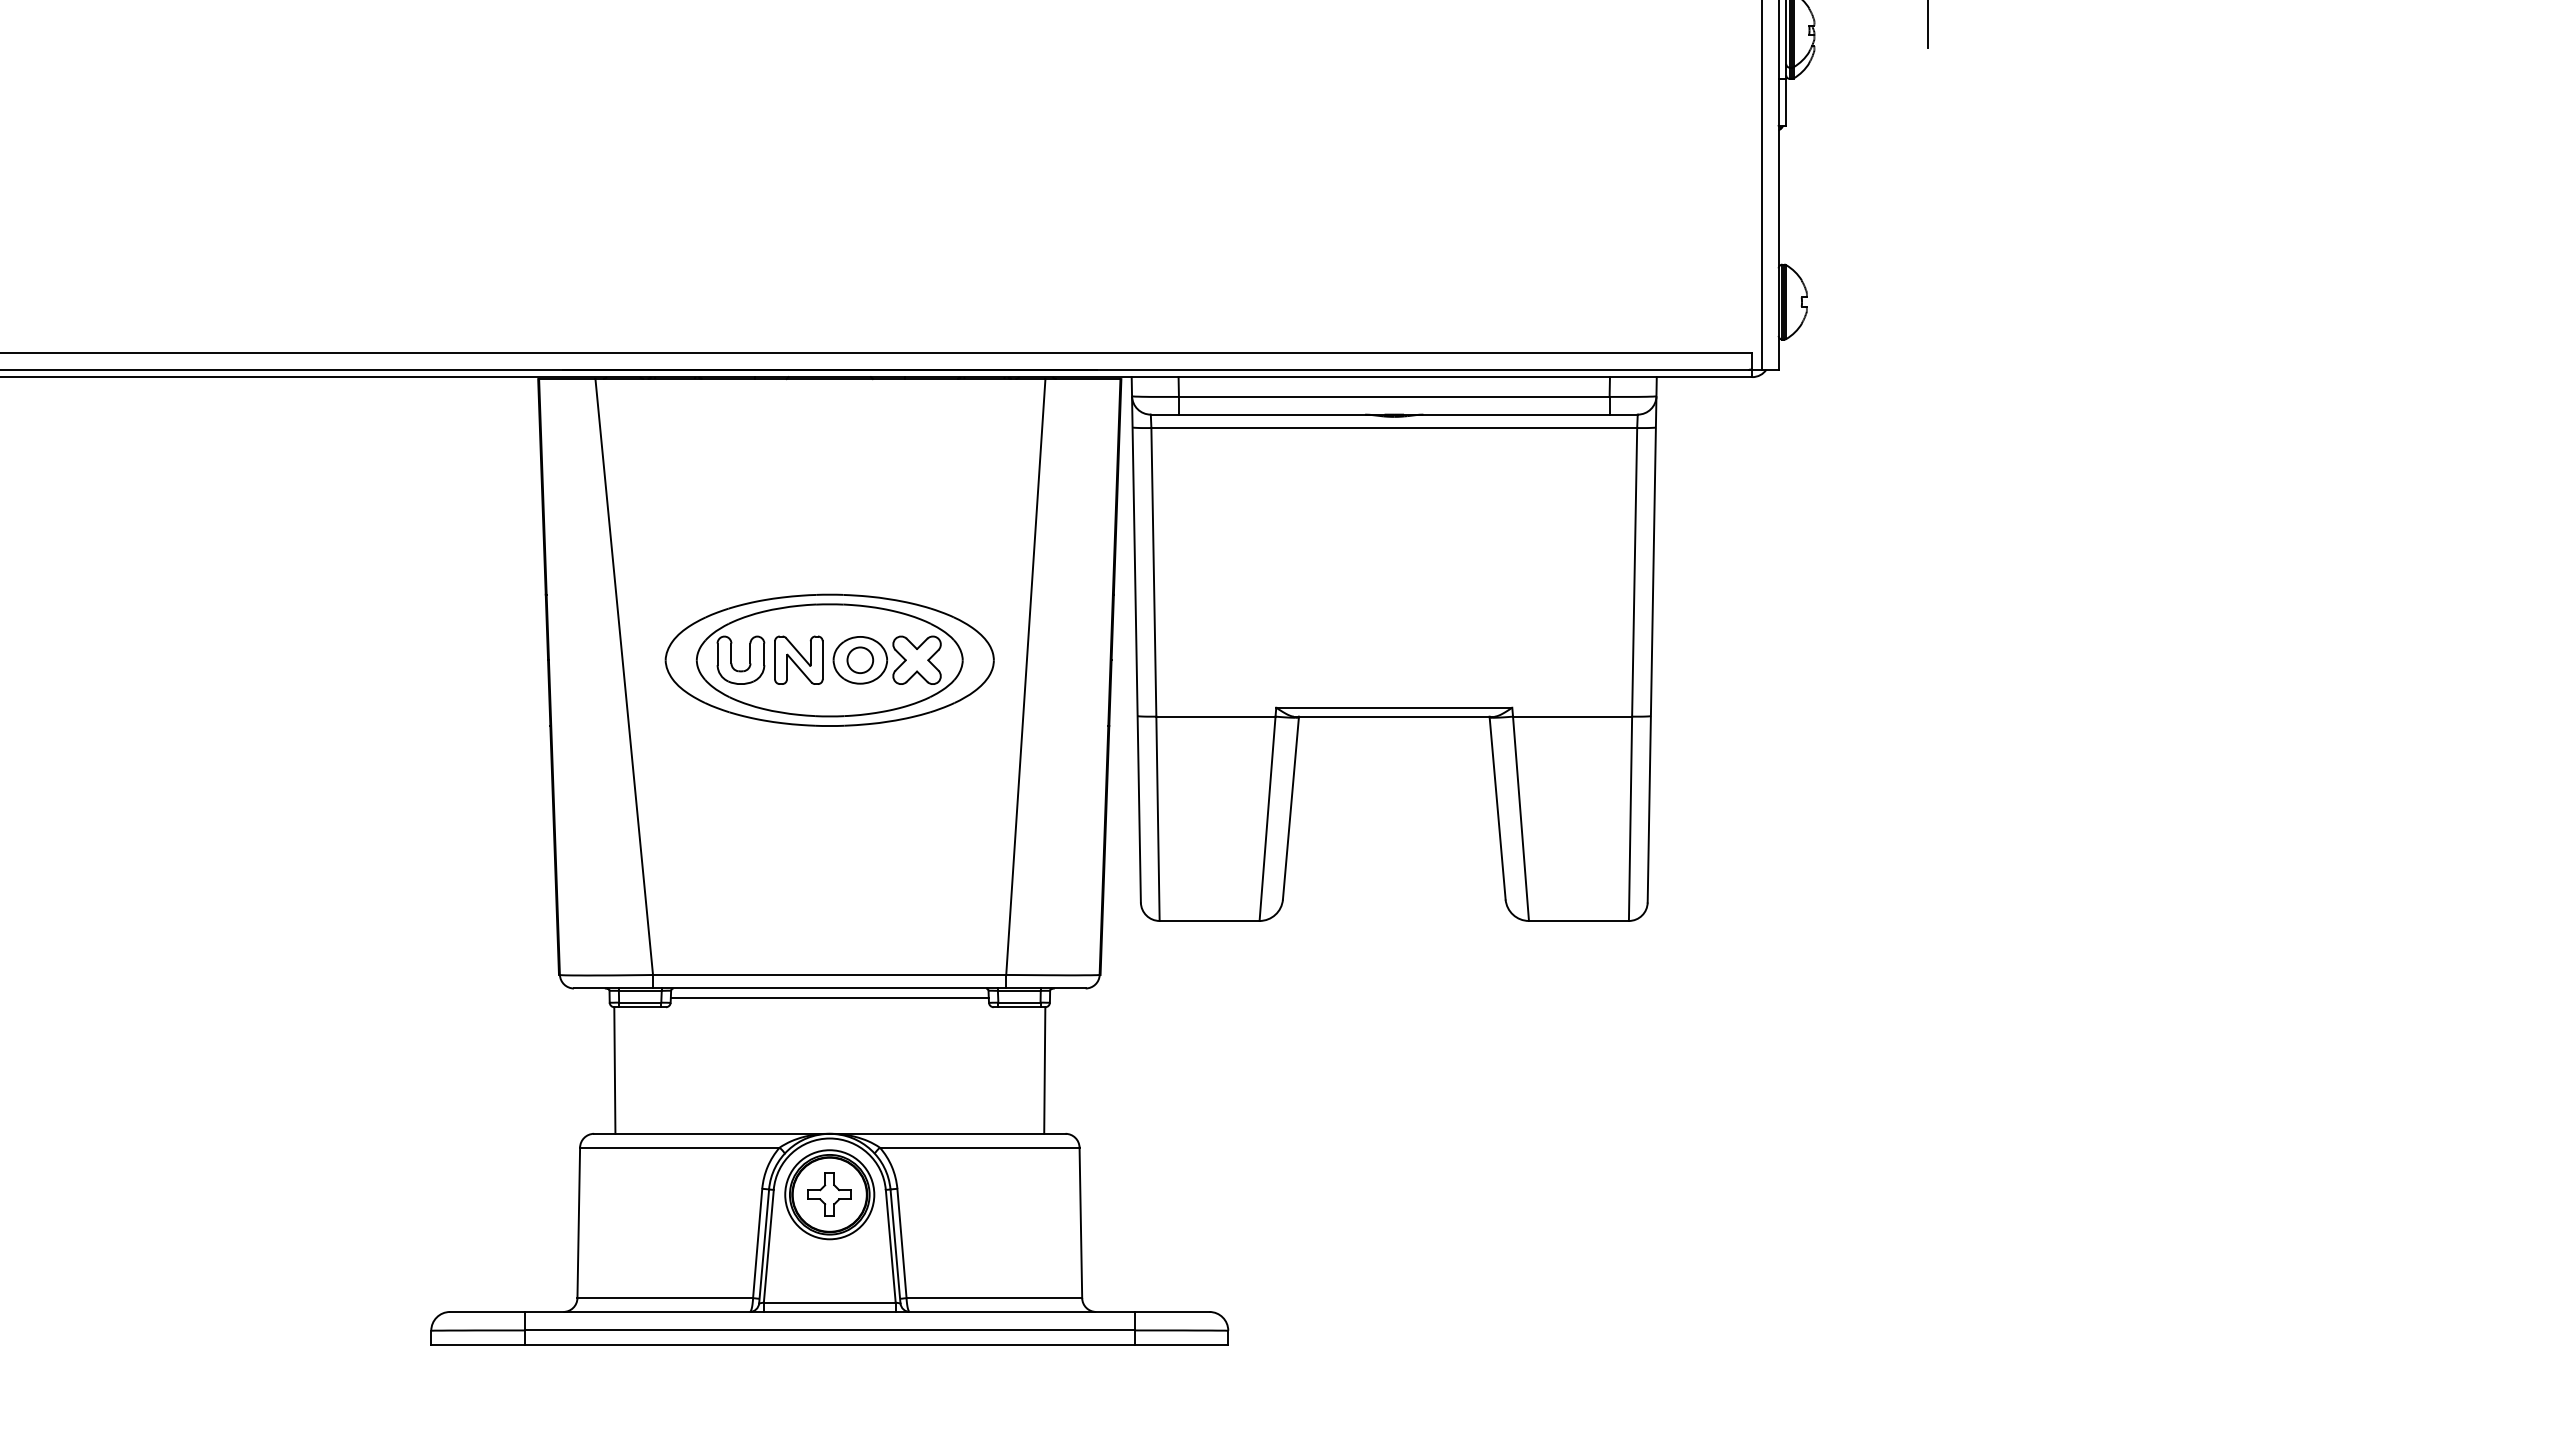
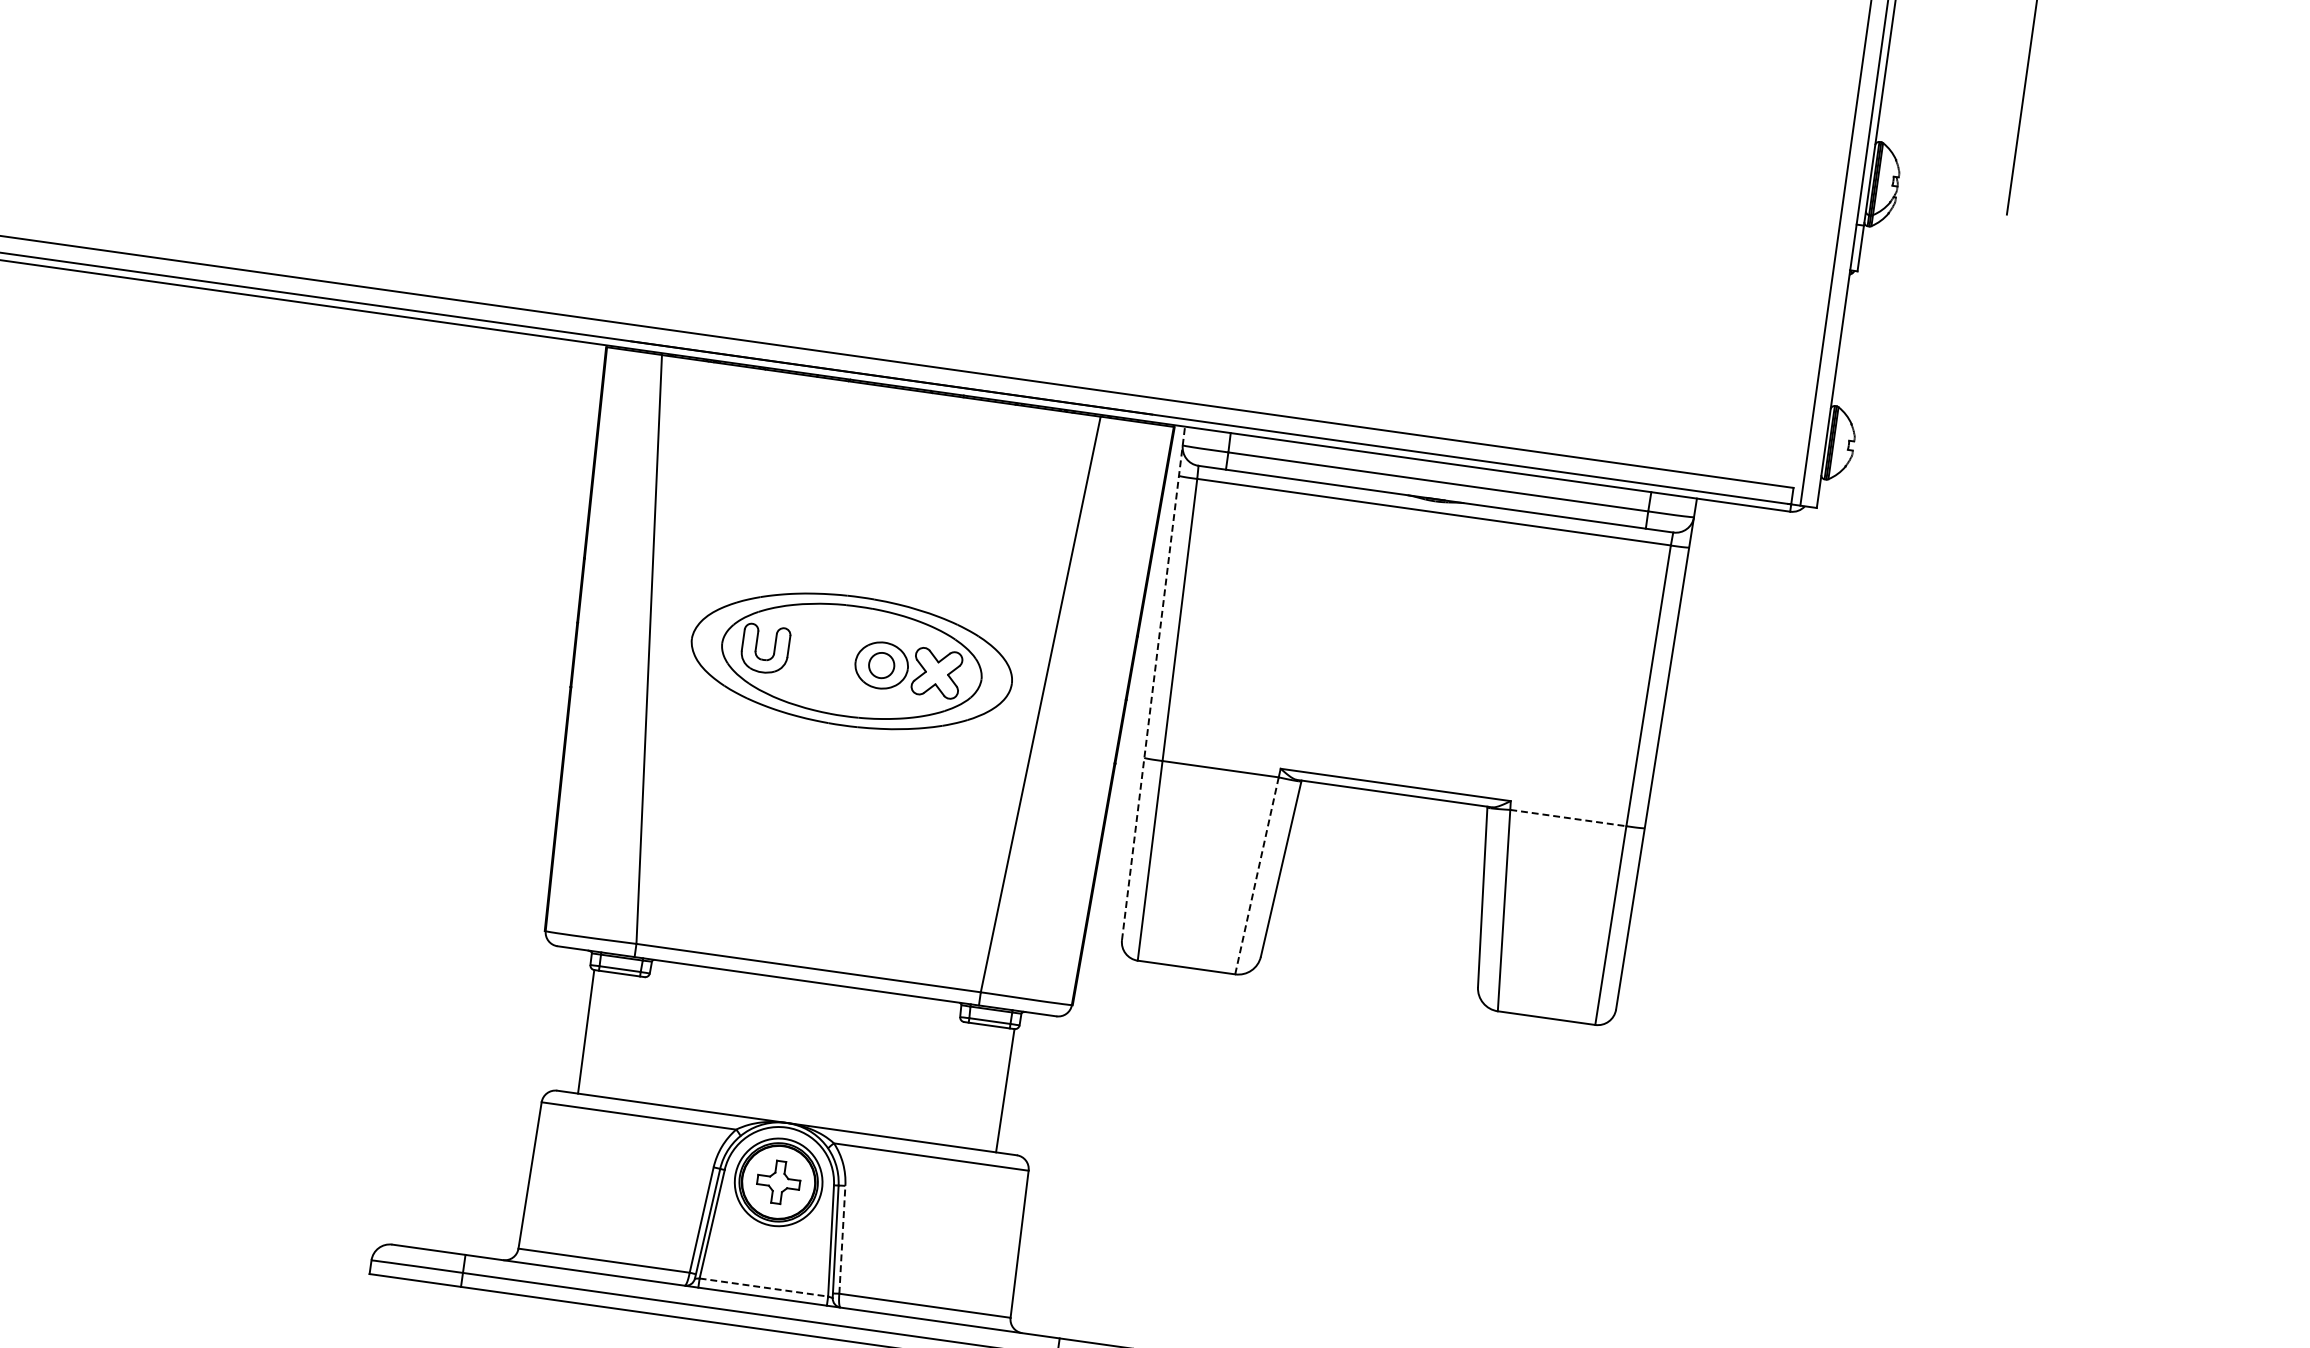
line: (1136, 639) -> (1153, 683), solid -> dashed
part: (798, 659) -> (821, 656), removed
line: (1572, 716) -> (1568, 817), solid -> dashed
line: (1267, 818) -> (1256, 875), solid -> dashed
line: (829, 997) -> (805, 990), removed
line: (901, 1243) -> (841, 1239), solid -> dashed
line: (829, 1302) -> (763, 1287), solid -> dashed

